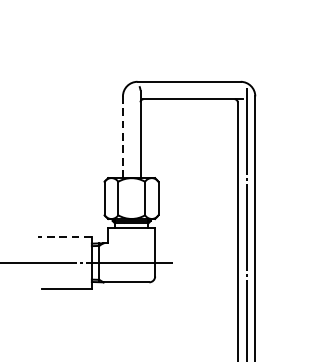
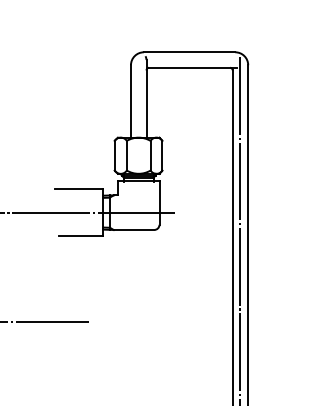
line: (122, 136) -> (130, 100), dashed -> solid
line: (63, 236) -> (78, 189), dashed -> solid

